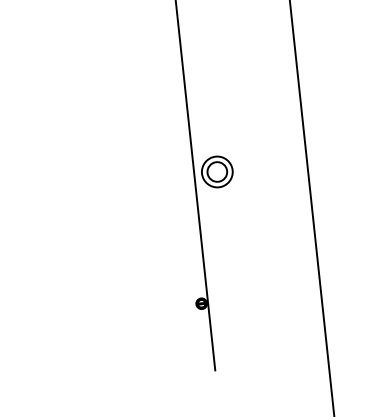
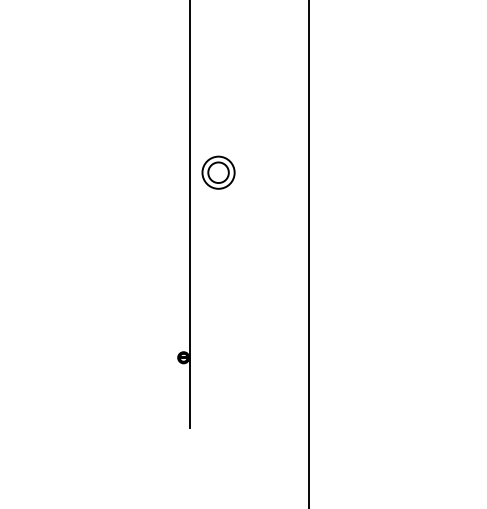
part: (217, 171) -> (218, 172), moved

